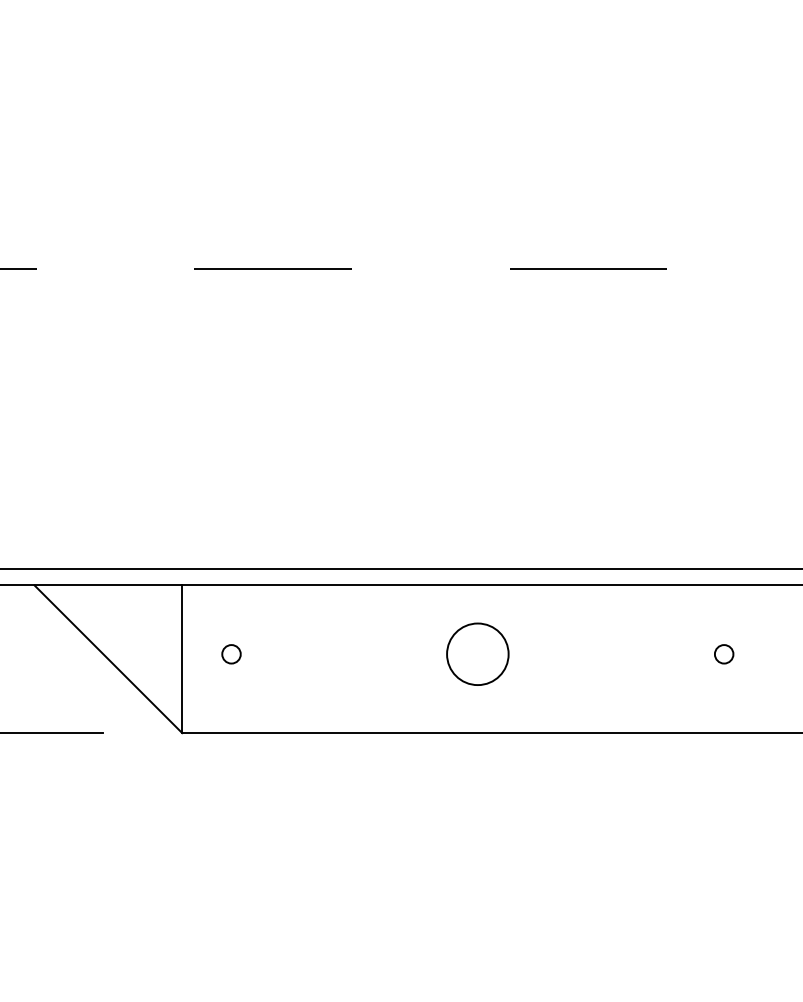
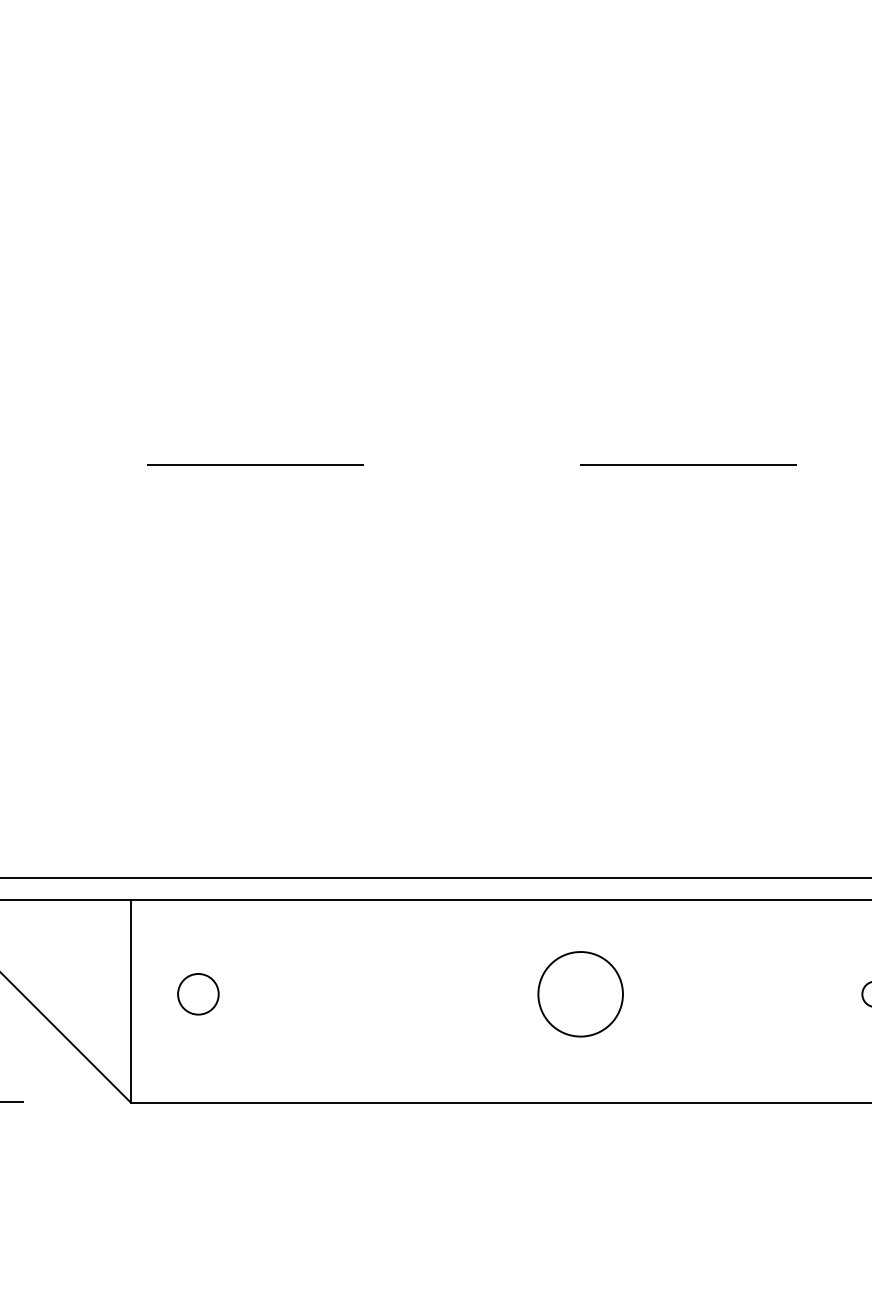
circle: (477, 653) -> (580, 993), moved
circle: (231, 654) -> (198, 994), size x1.6

